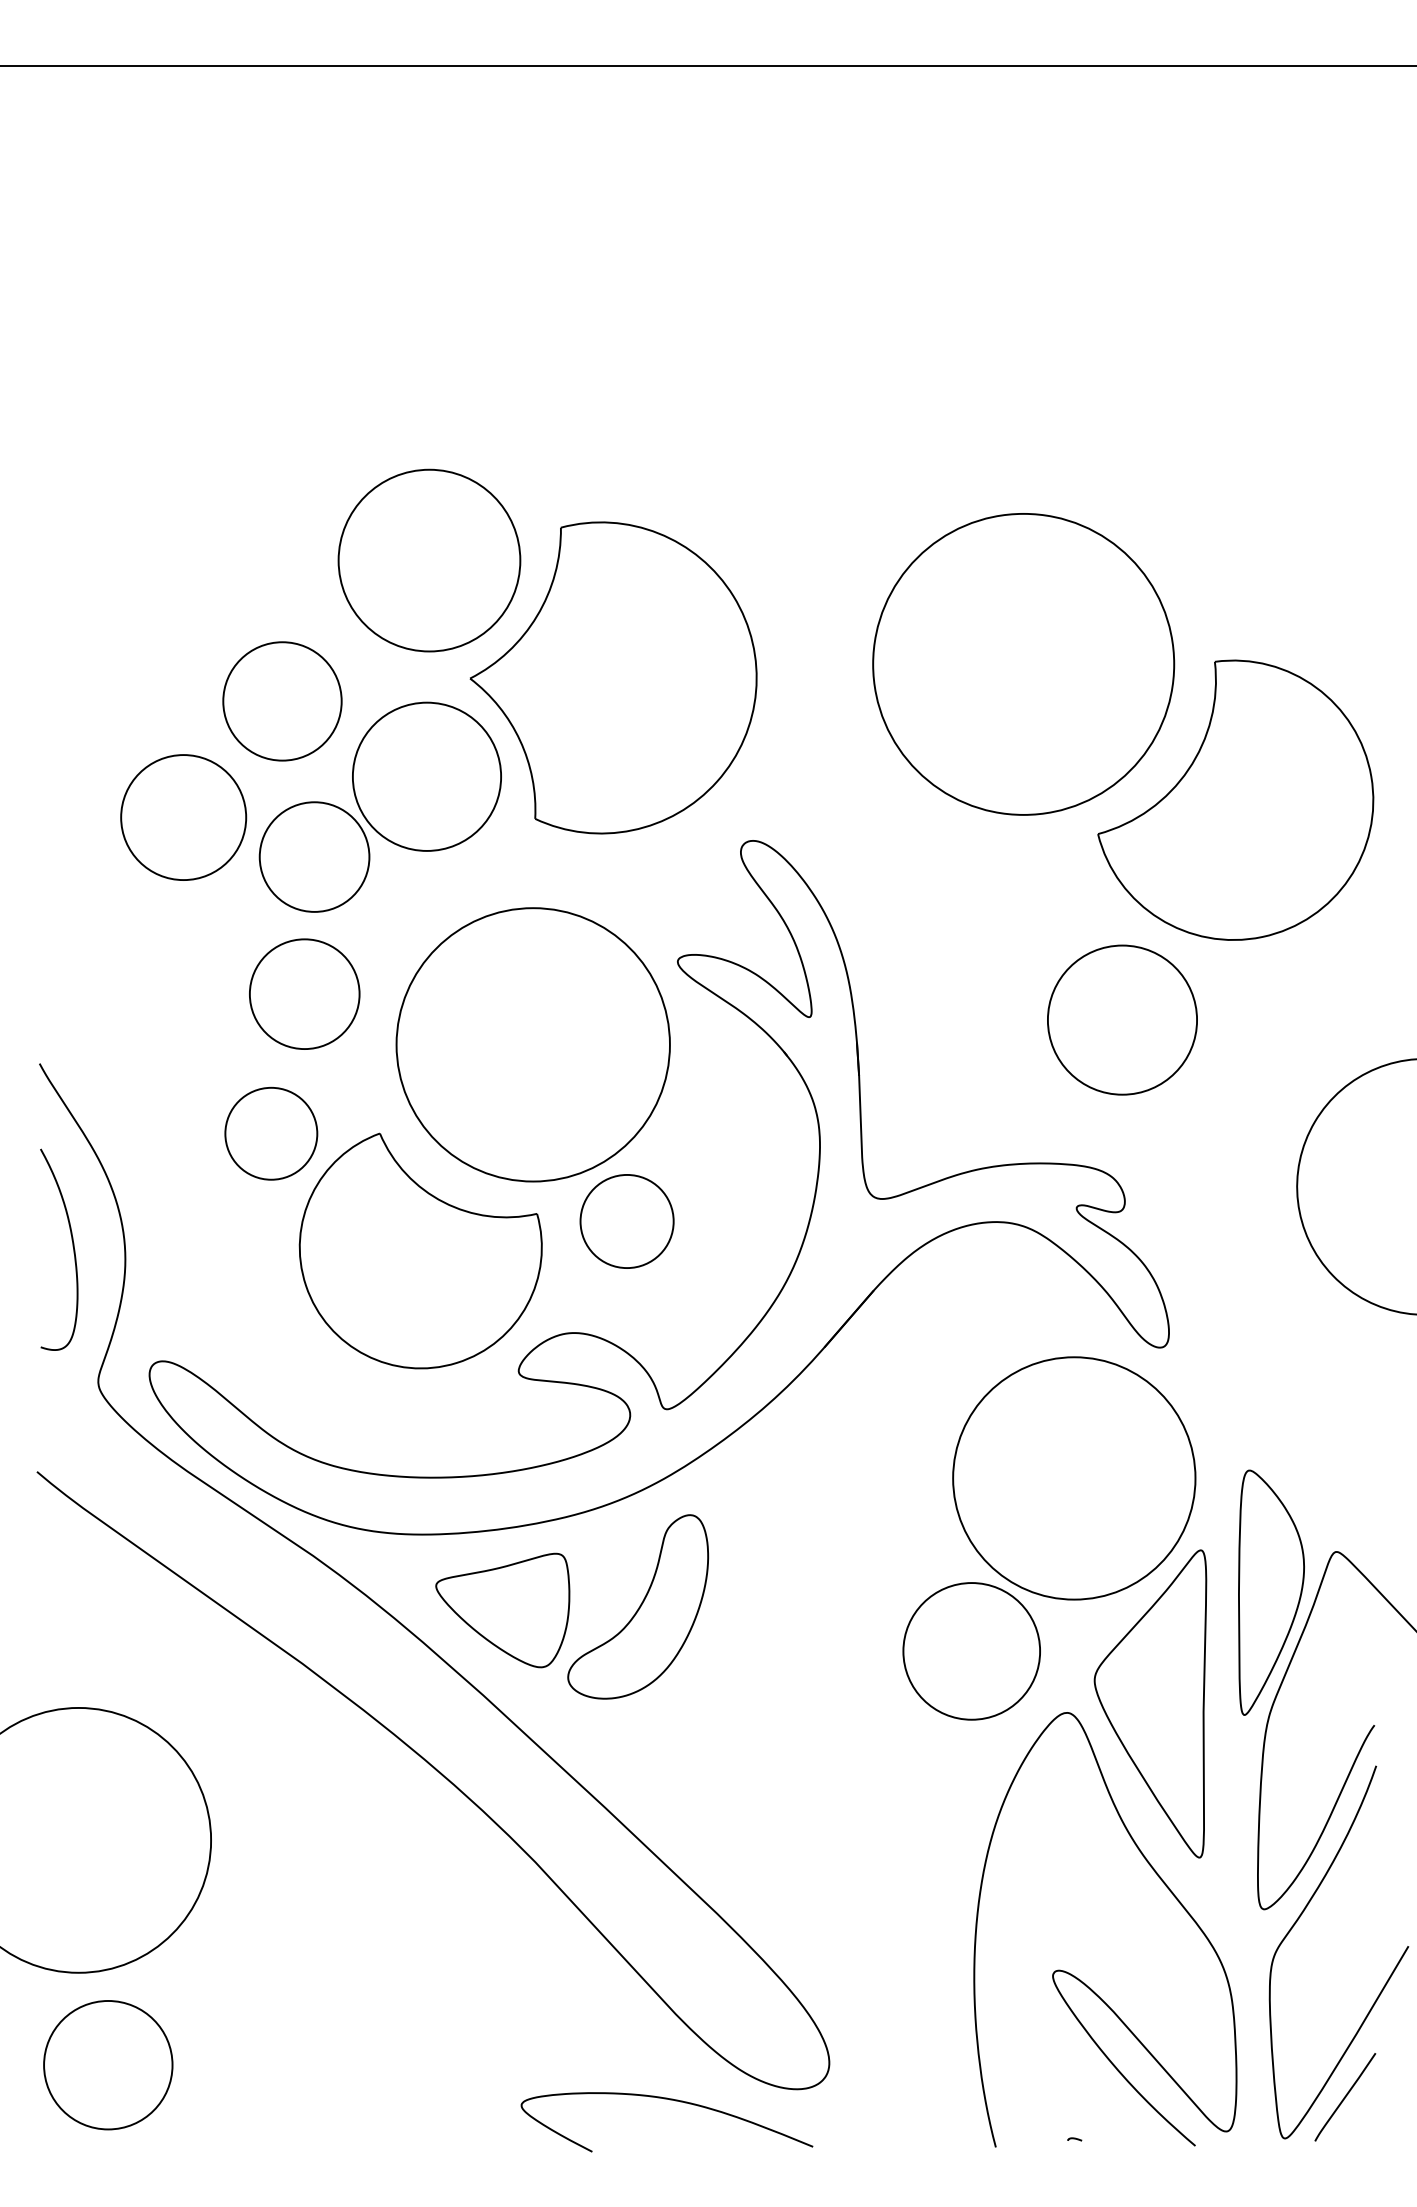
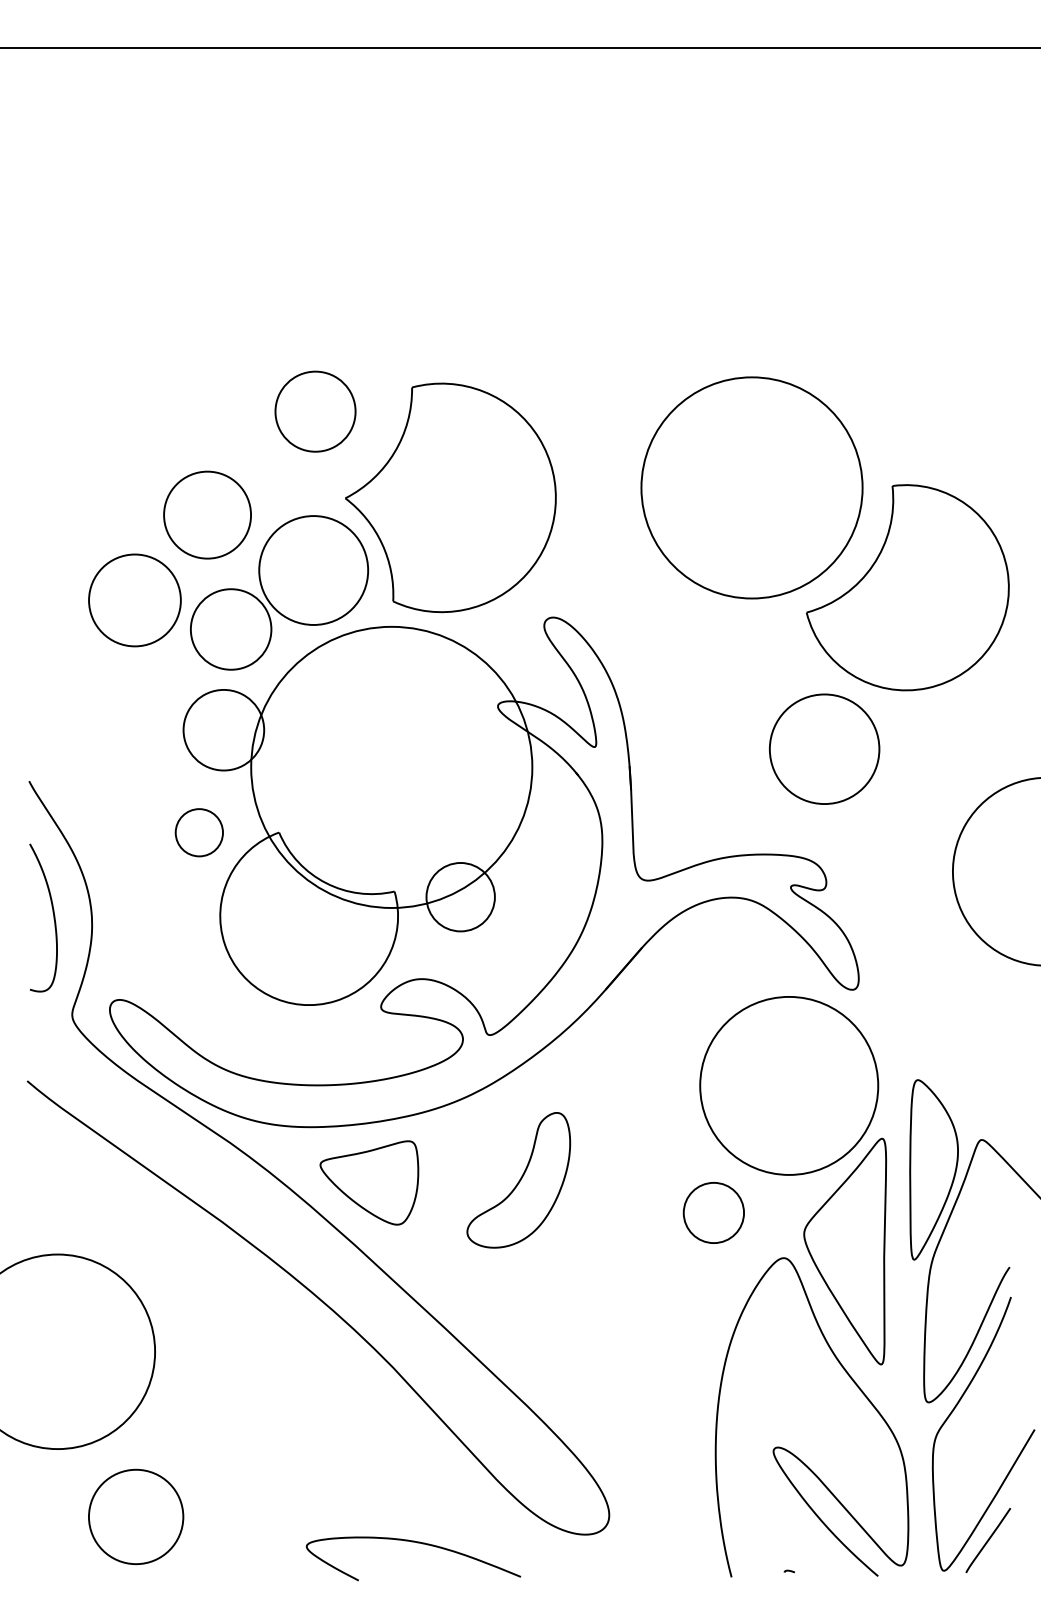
circle: (429, 560) -> (315, 411), size x0.6
circle: (532, 1044) -> (391, 767), size x1.4
circle: (271, 1133) -> (199, 832), size x0.7
part: (638, 1606) -> (519, 1180), moved
circle: (971, 1651) -> (713, 1213), size x0.6
circle: (108, 2065) -> (136, 1517), moved
curve: (670, 2100) -> (416, 1542), moved

